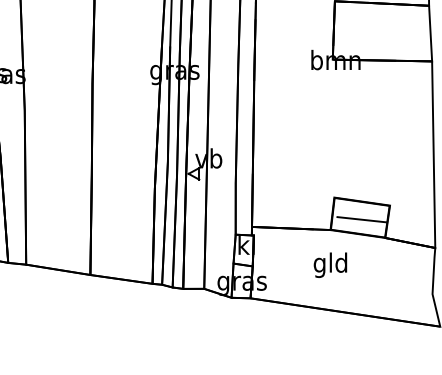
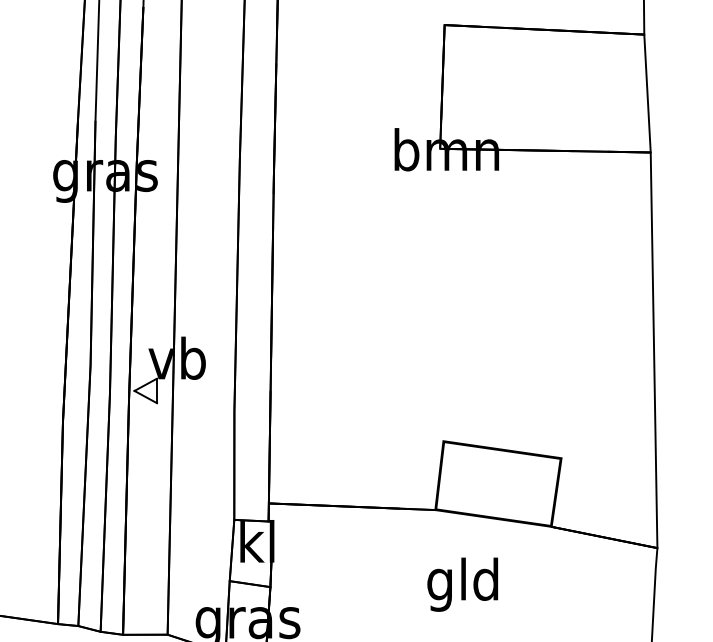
line: (361, 219) -> (500, 487), removed
text: (330, 264) -> (462, 583), moved

